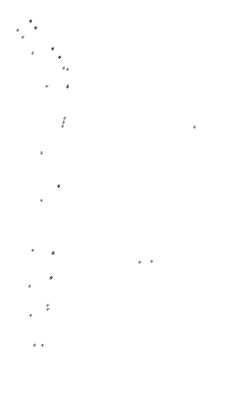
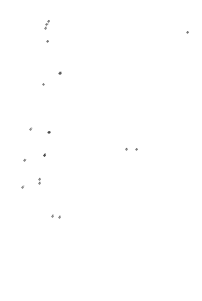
part: (63, 122) -> (46, 25), moved
part: (38, 344) -> (56, 215), moved

